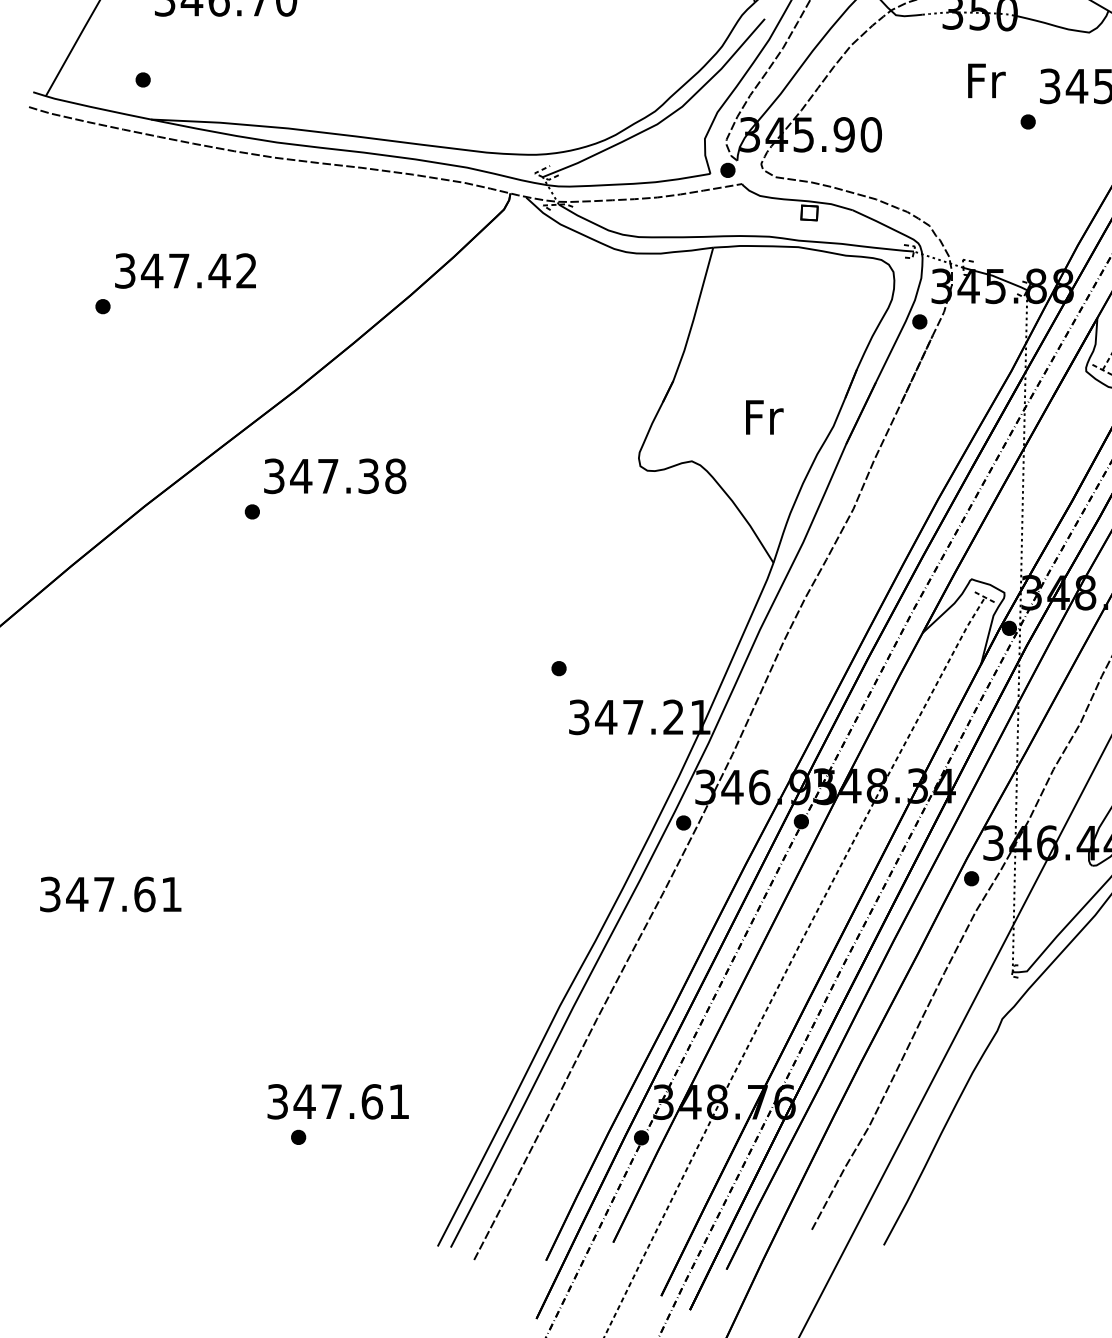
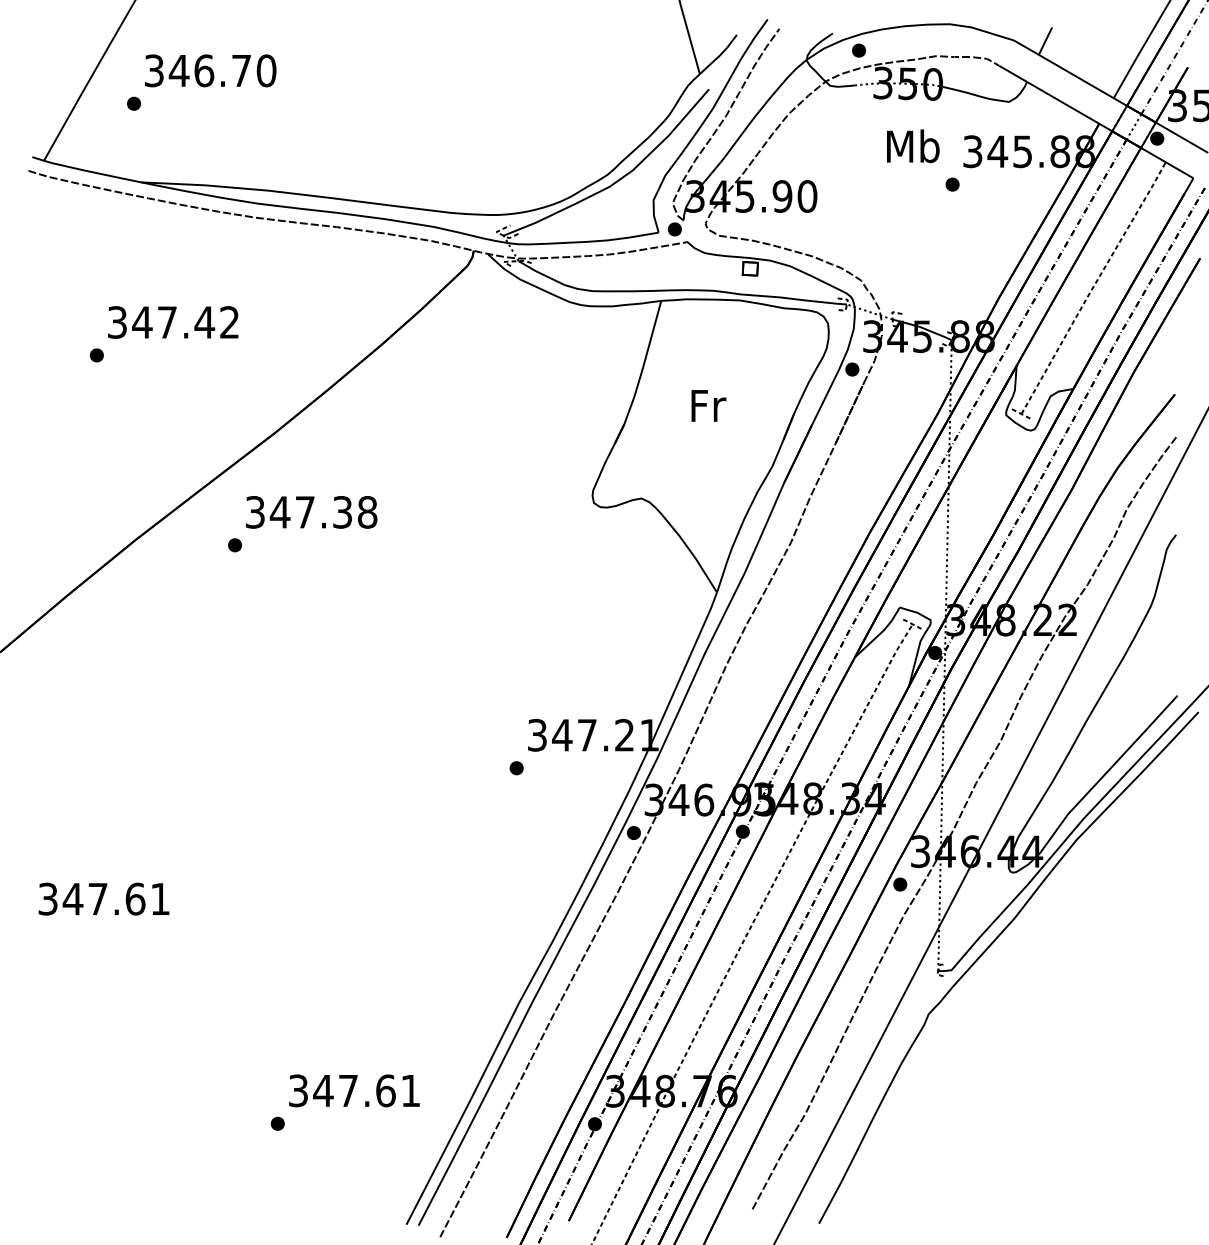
part: (142, 79) -> (133, 103), moved
text: (985, 80) -> (913, 146), Fr -> Mb
text: (764, 416) -> (708, 405), moved
part: (558, 668) -> (516, 768), moved
text: (338, 1101) -> (354, 1090), moved

